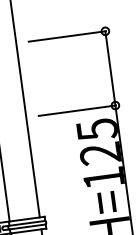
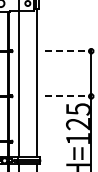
line: (68, 36) -> (68, 51), solid -> dashed
line: (78, 110) -> (68, 96), solid -> dashed

